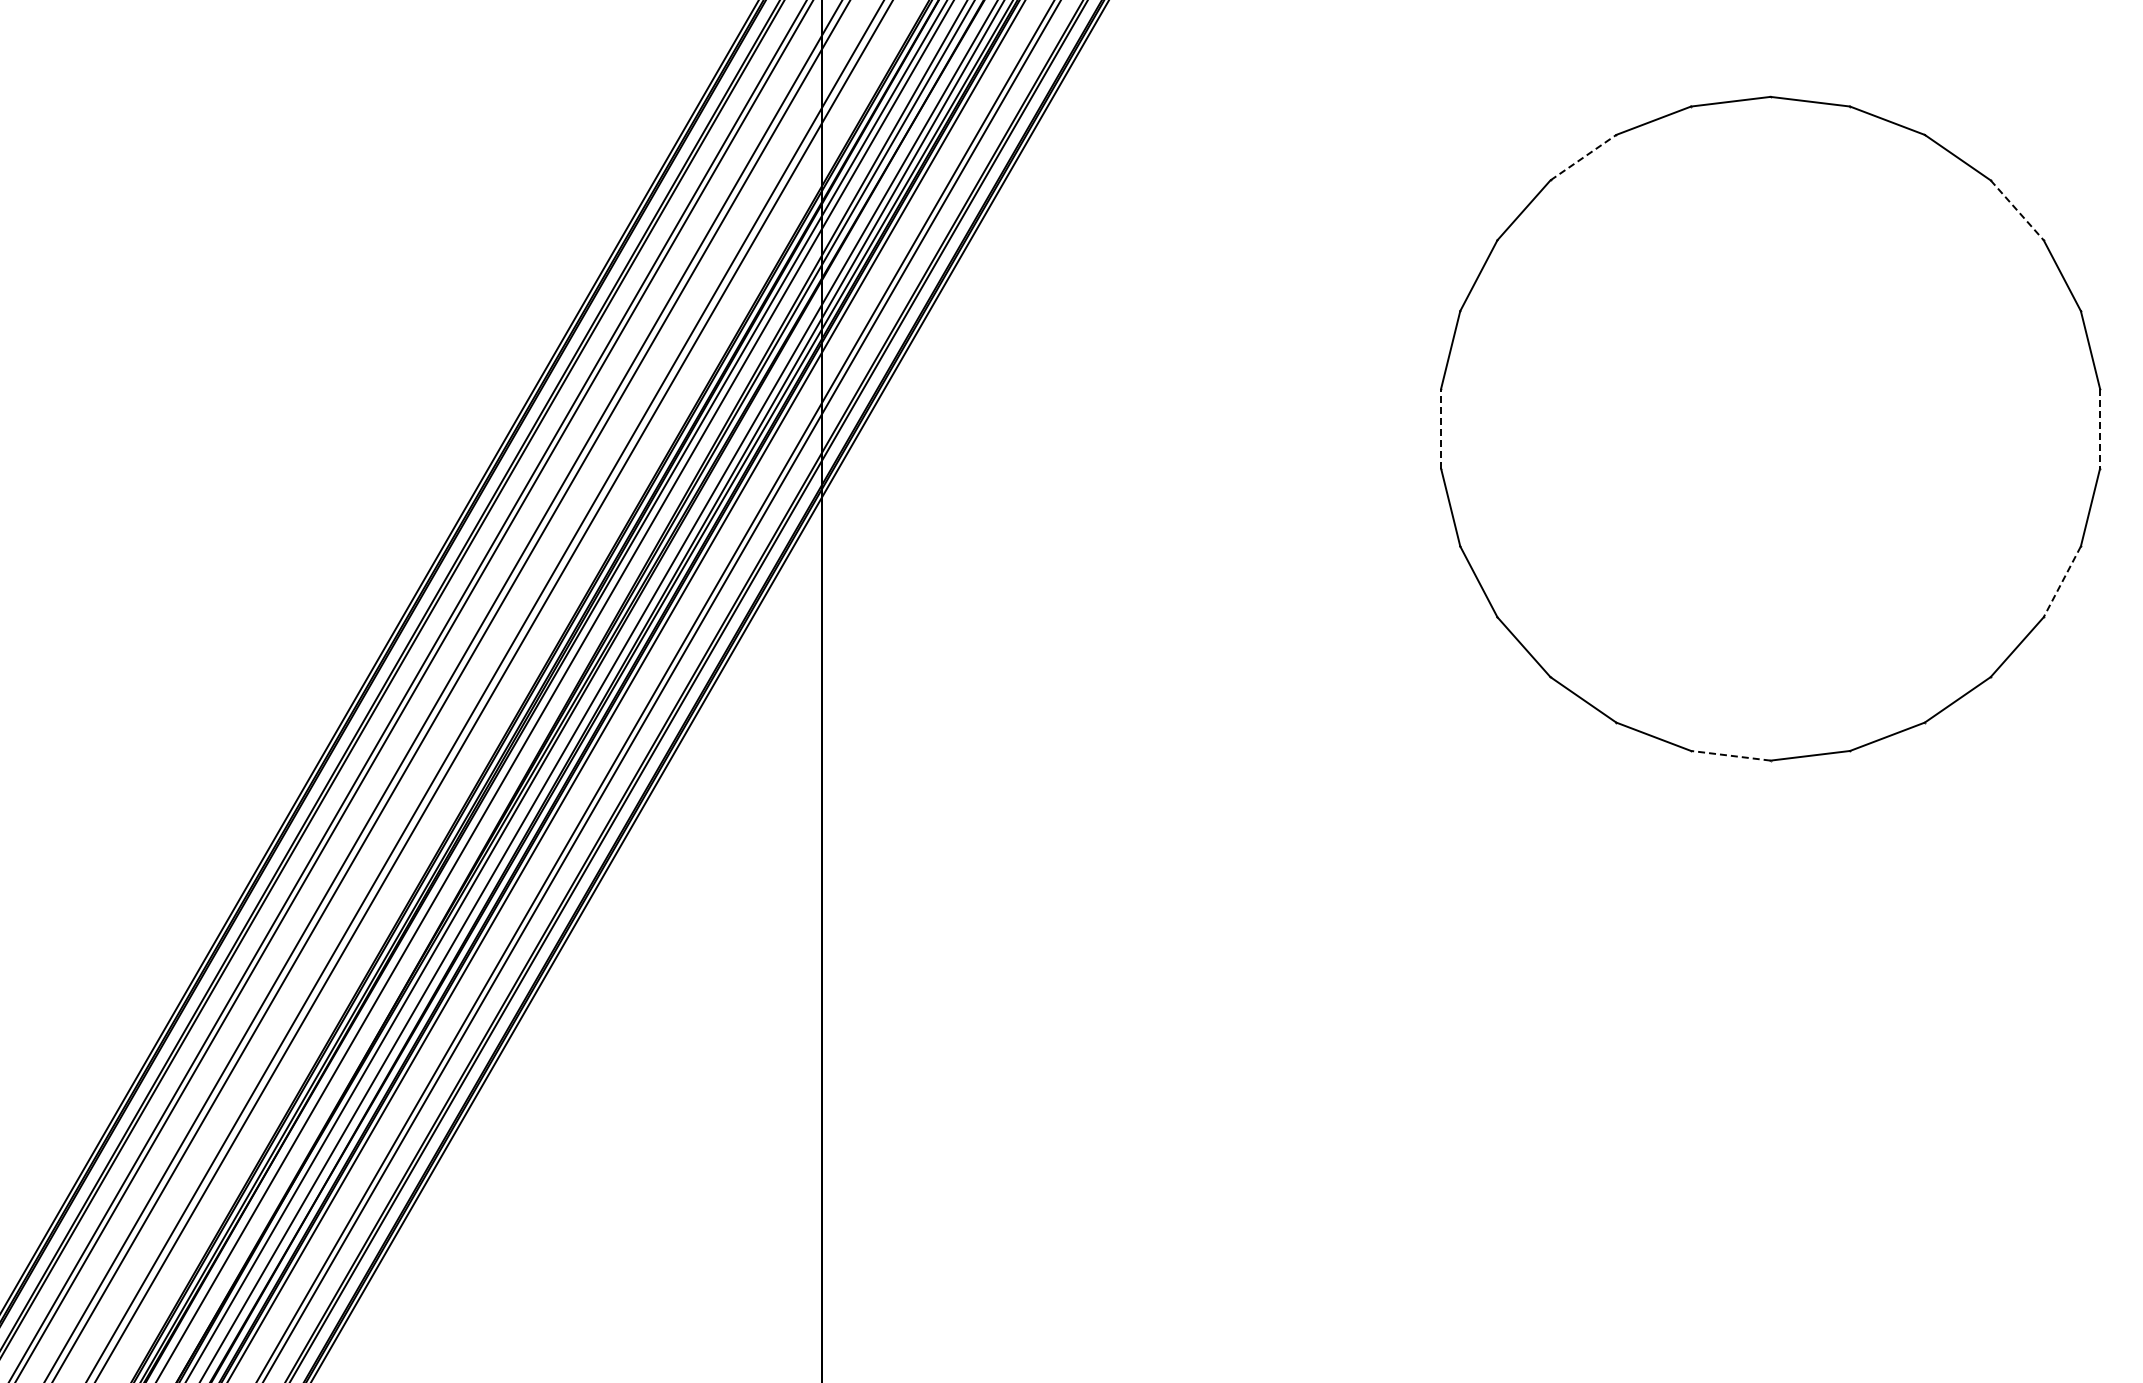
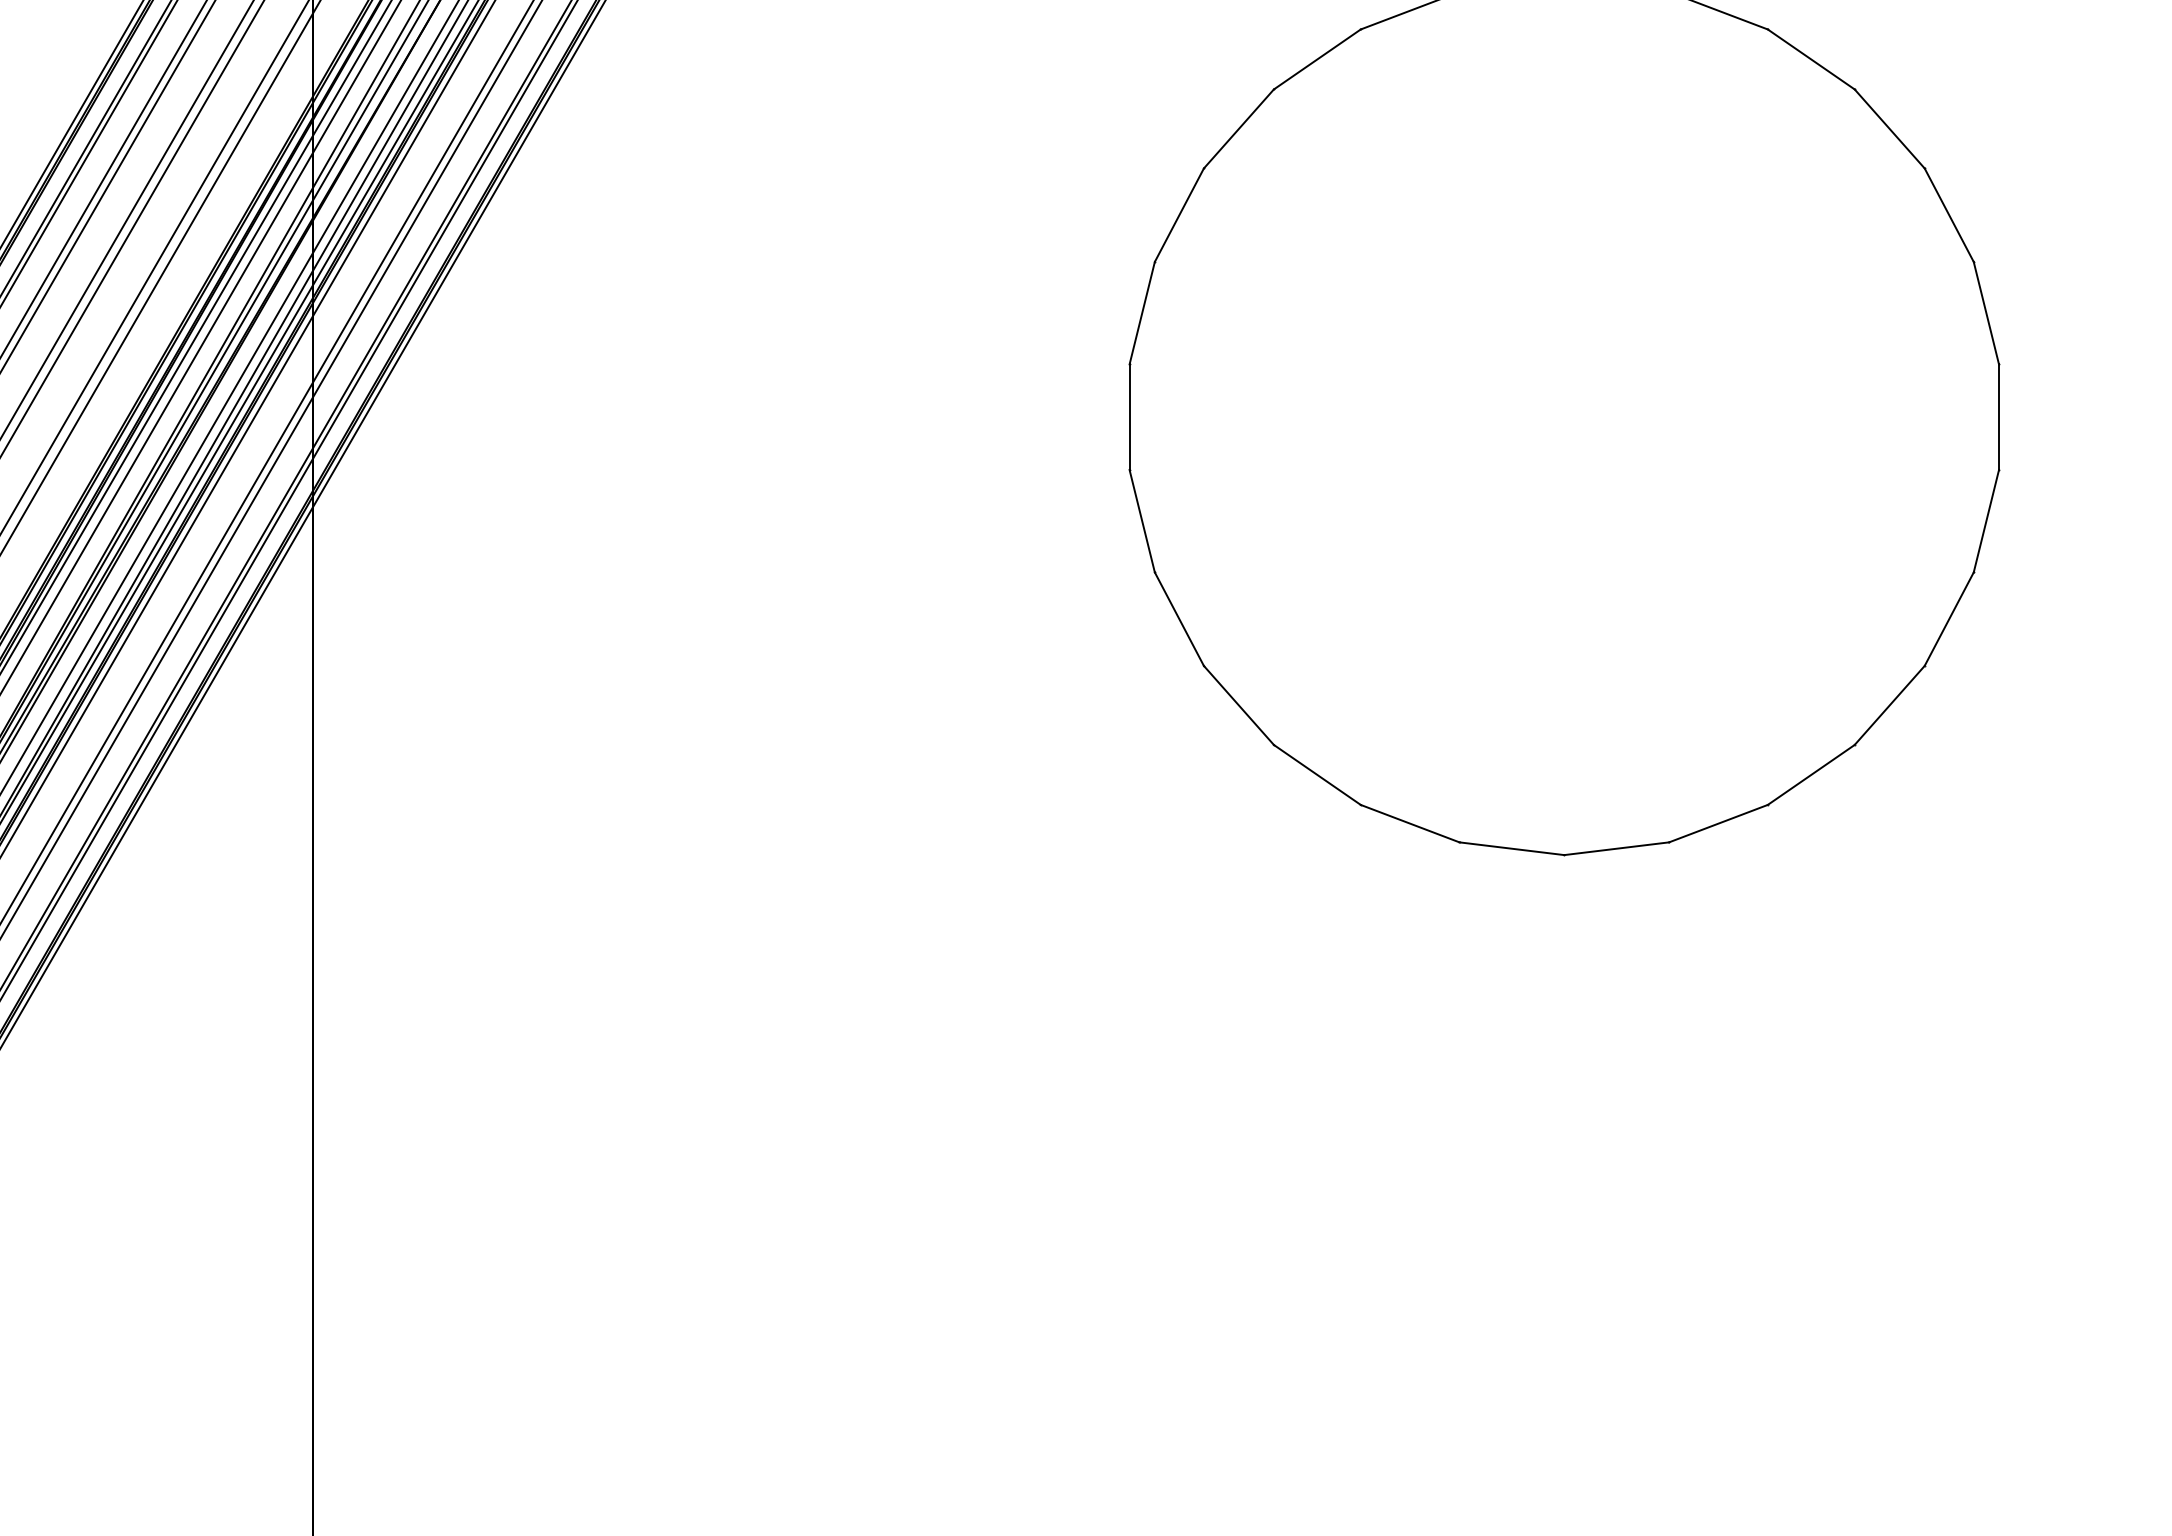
line: (1583, 157) -> (1317, 59), dashed -> solid
line: (2017, 210) -> (1890, 129), dashed -> solid
line: (1441, 428) -> (1130, 416), dashed -> solid
line: (2100, 429) -> (1999, 418), dashed -> solid
line: (2062, 582) -> (1949, 620), dashed -> solid
line: (1730, 755) -> (1511, 848), dashed -> solid

